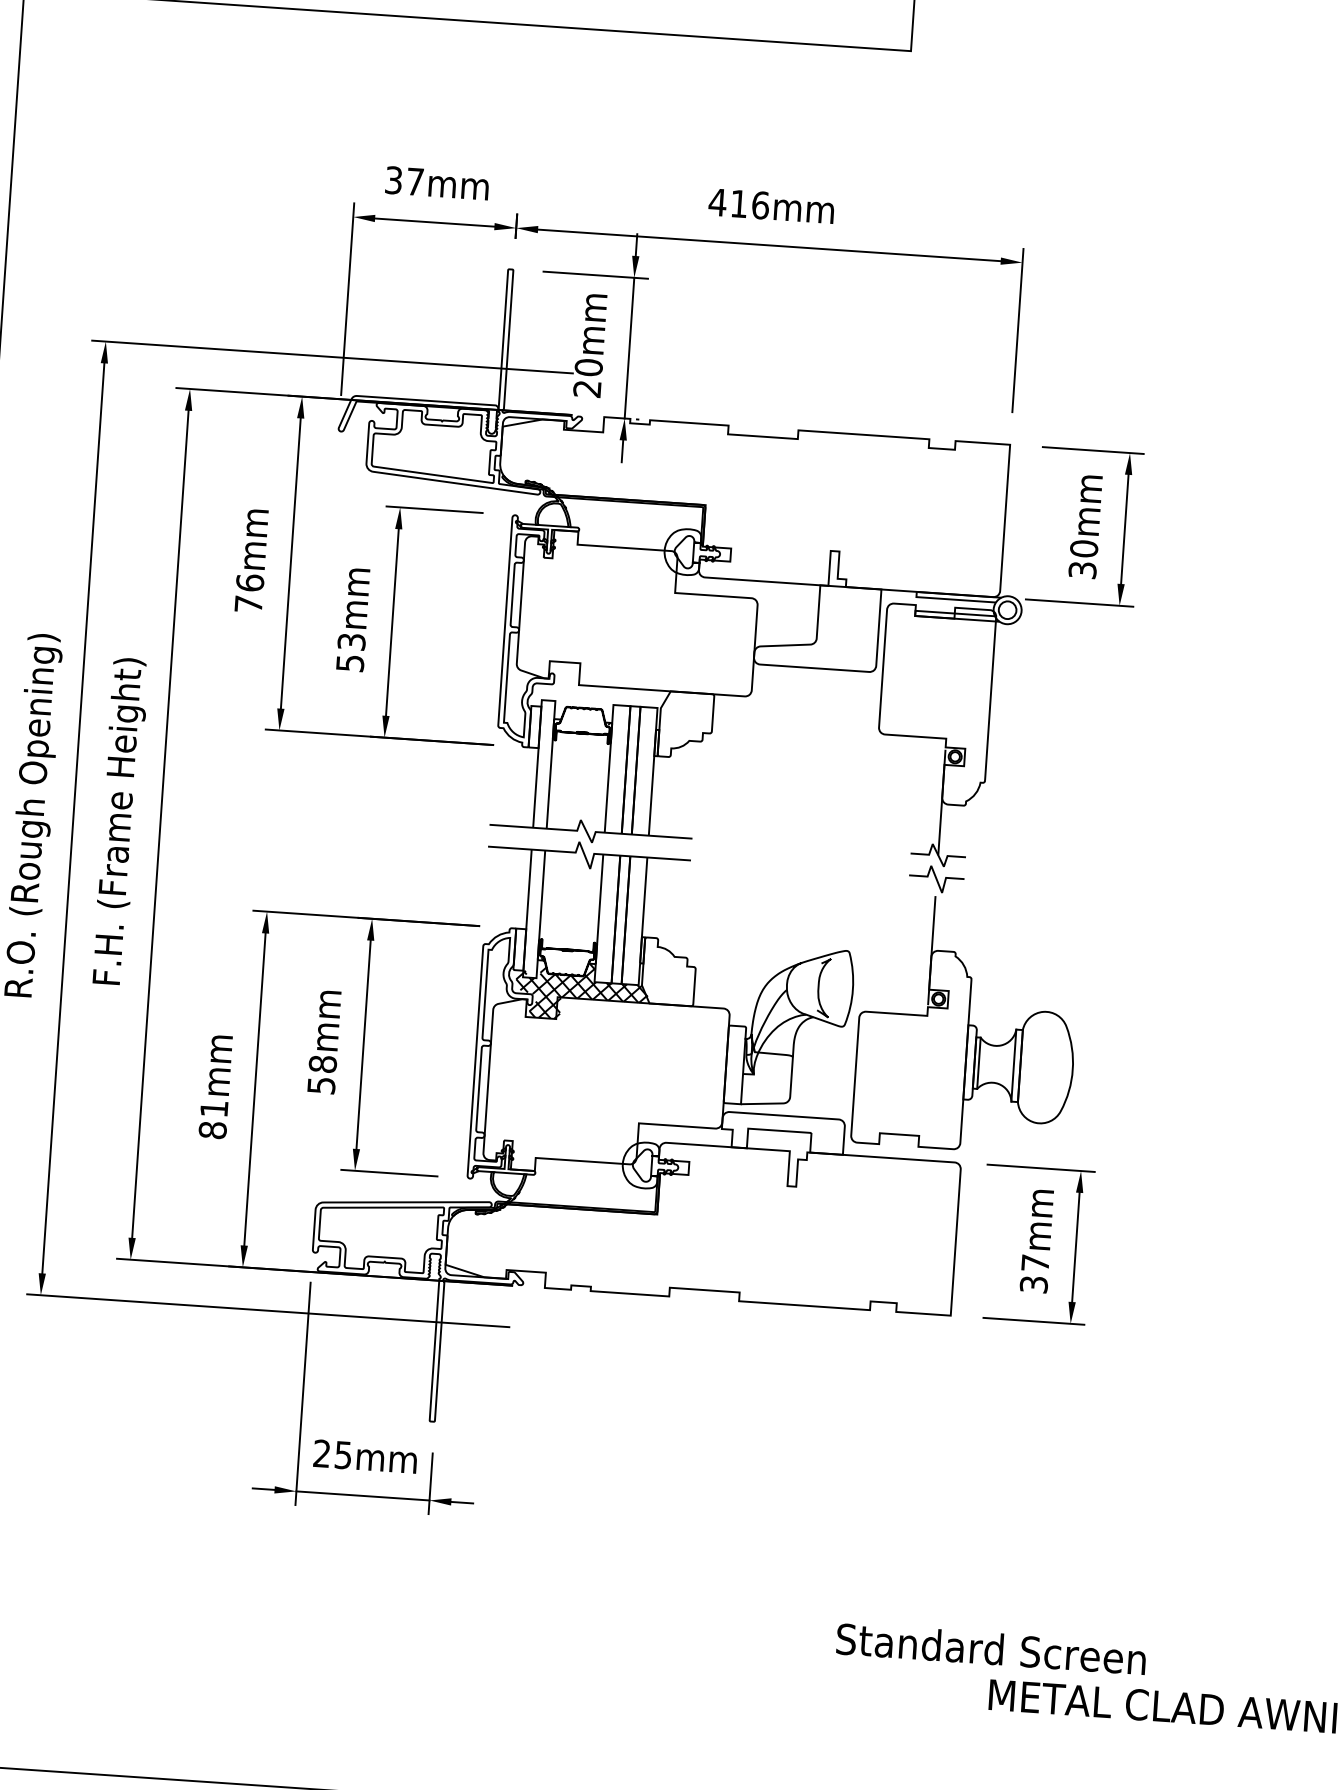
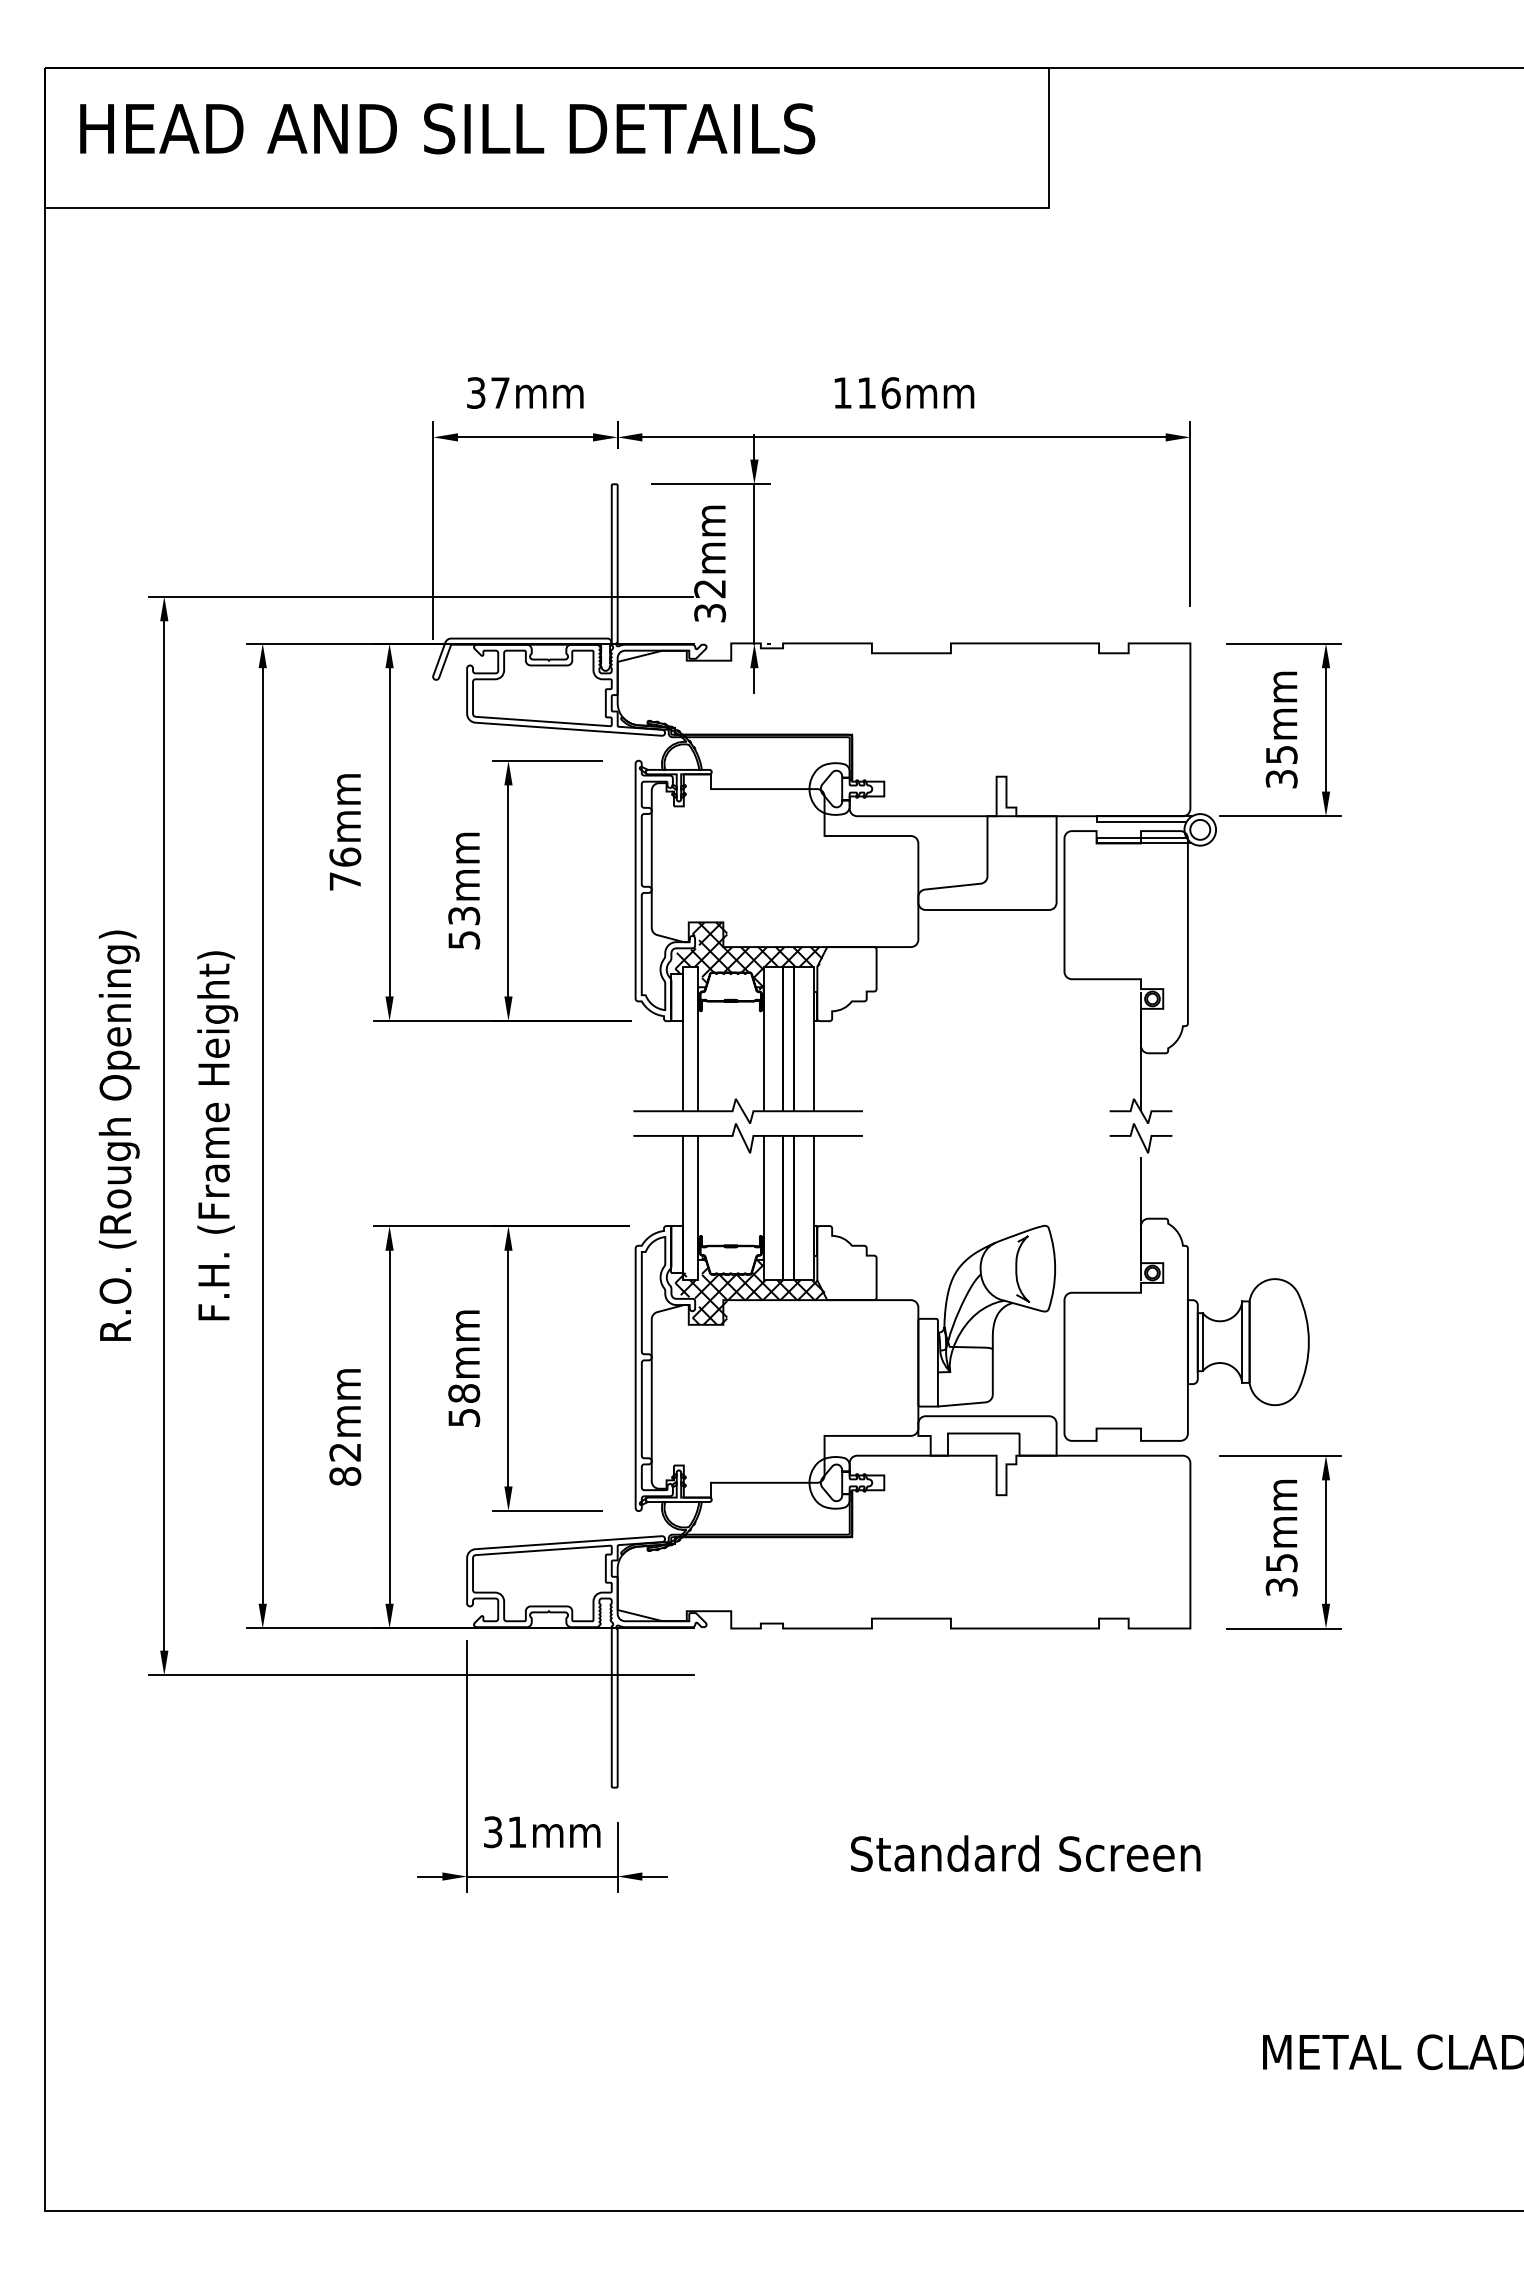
text: (717, 202) -> (842, 392), 416mm -> 116mm
text: (588, 377) -> (710, 600), 20mm -> 32mm
text: (1083, 548) -> (1281, 754), 30mm -> 35mm
hatch: (603, 694) -> (751, 955), added
text: (213, 1109) -> (344, 1452), 81mm -> 82mm
text: (1035, 1263) -> (1281, 1563), 37mm -> 35mm
text: (332, 1454) -> (504, 1832), 25mm -> 31mm
text: (991, 1648) -> (1025, 1853), moved

